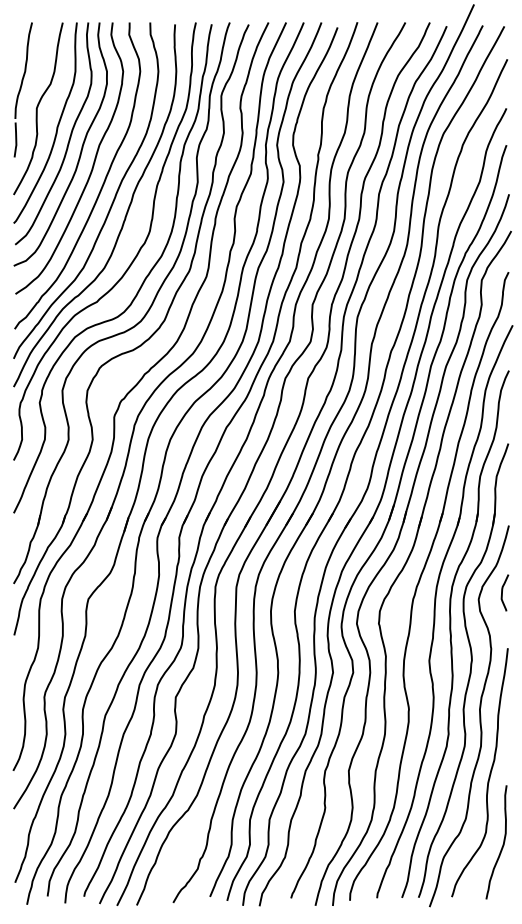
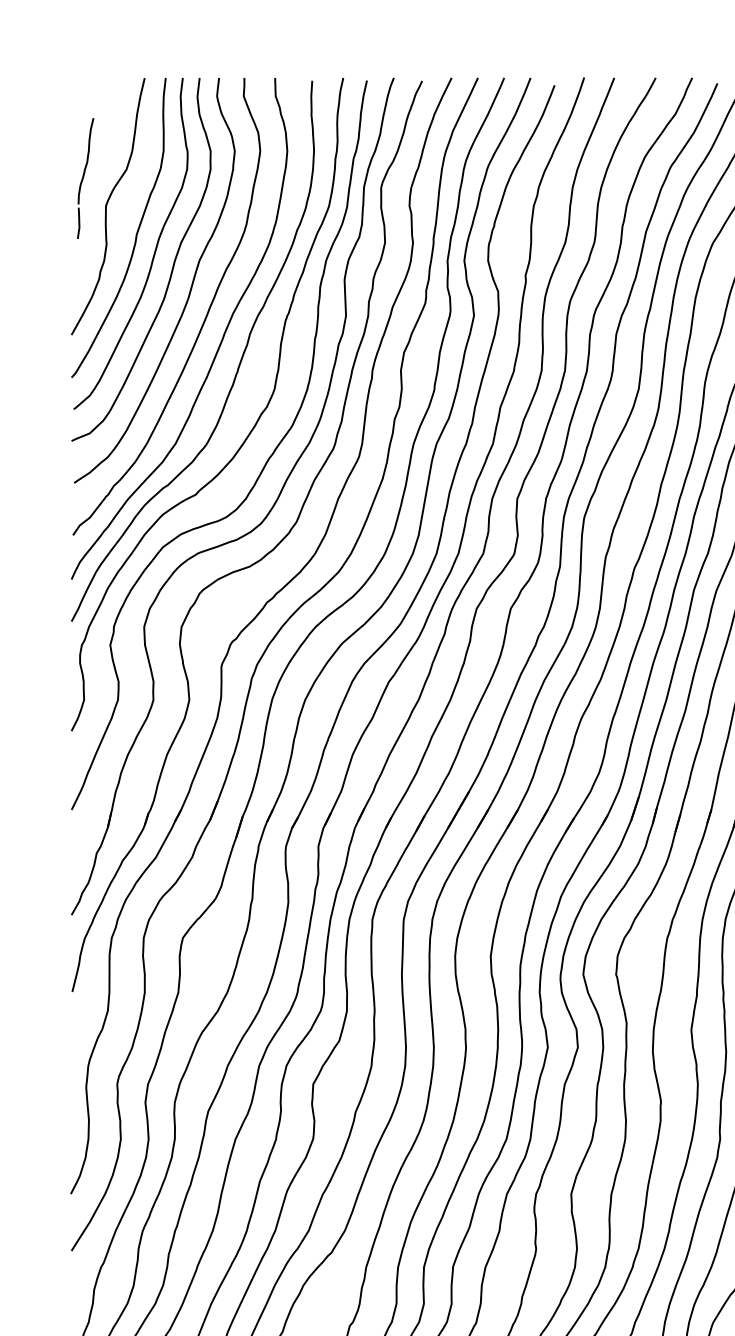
part: (22, 89) -> (84, 177), size x0.6

